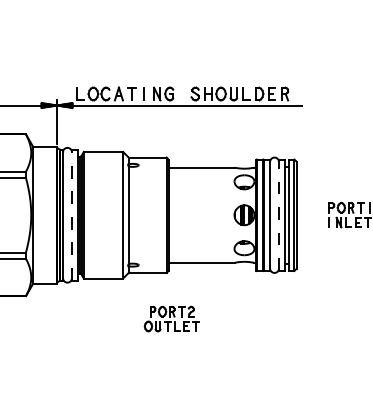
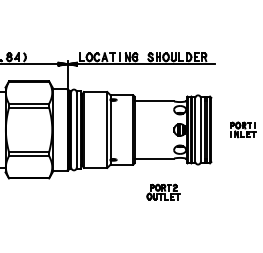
line: (71, 214) -> (76, 129), dashed -> solid
line: (278, 214) -> (200, 129), dashed -> solid
part: (171, 317) -> (163, 191), moved

